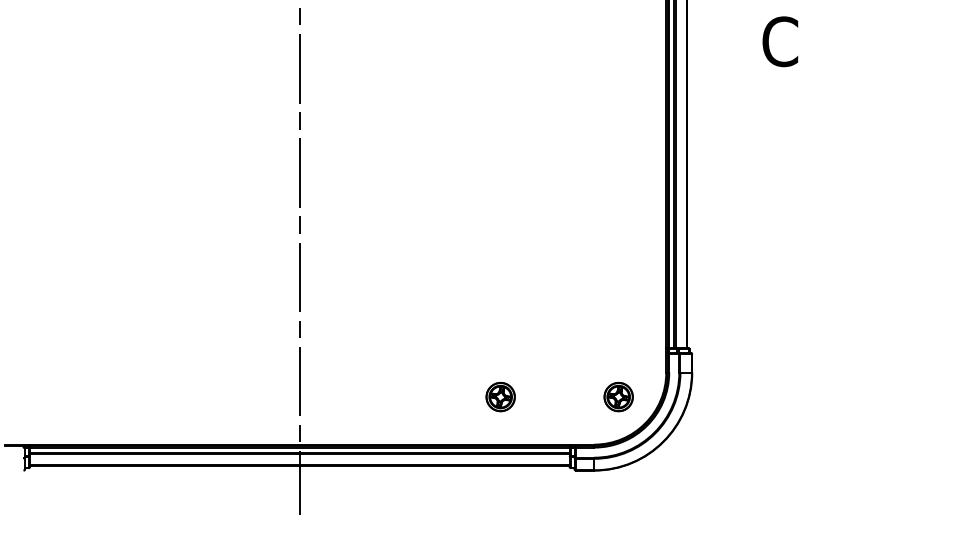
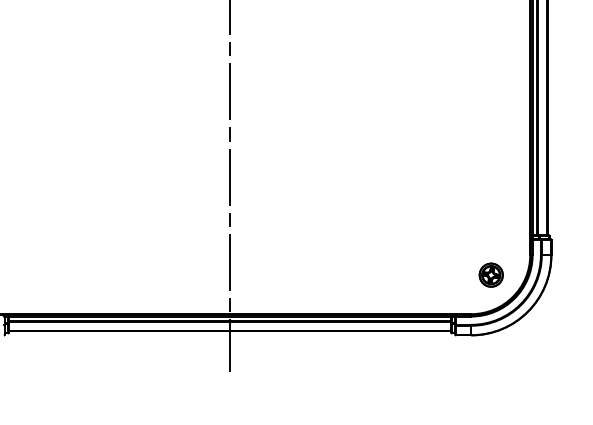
part: (500, 397) -> (394, 275), removed

